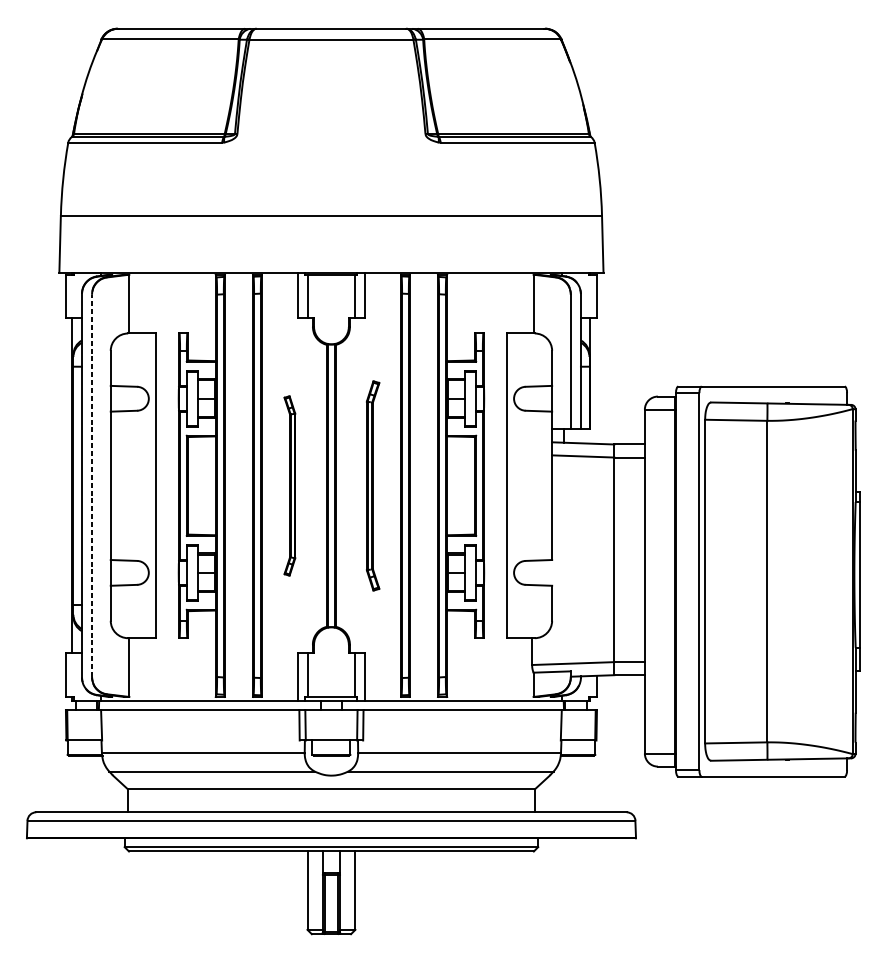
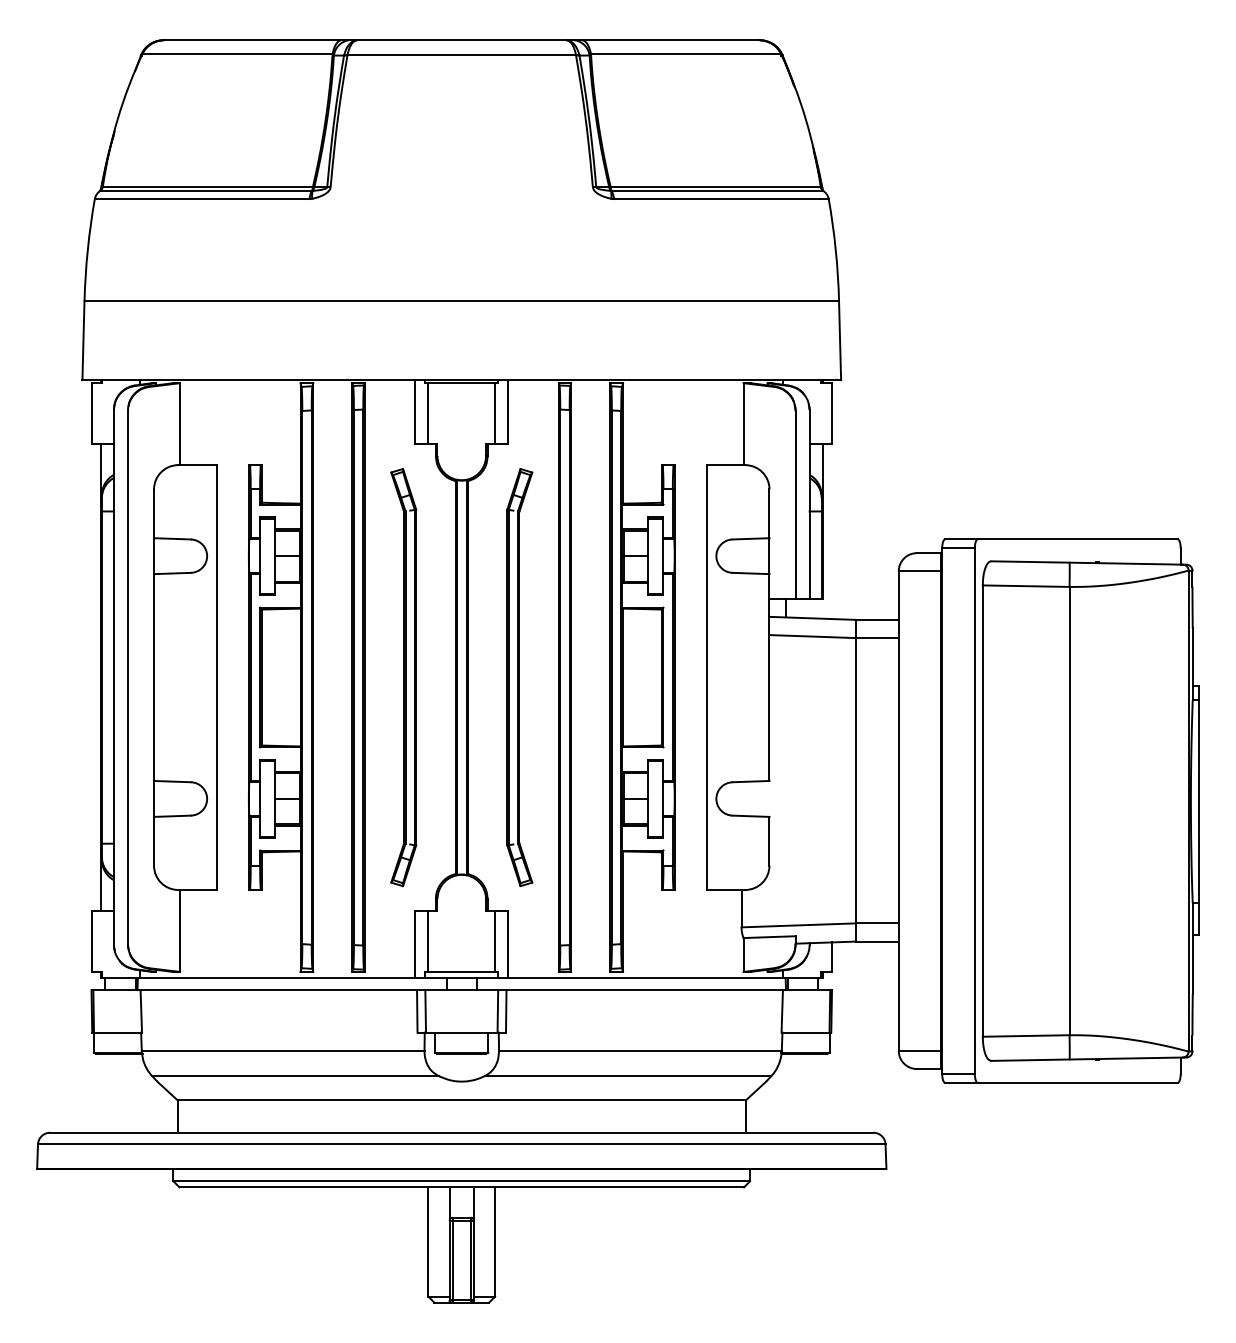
line: (91, 485) -> (127, 677), dashed -> solid
part: (289, 485) -> (403, 677), size x1.67
part: (372, 485) -> (519, 677), size x1.43

